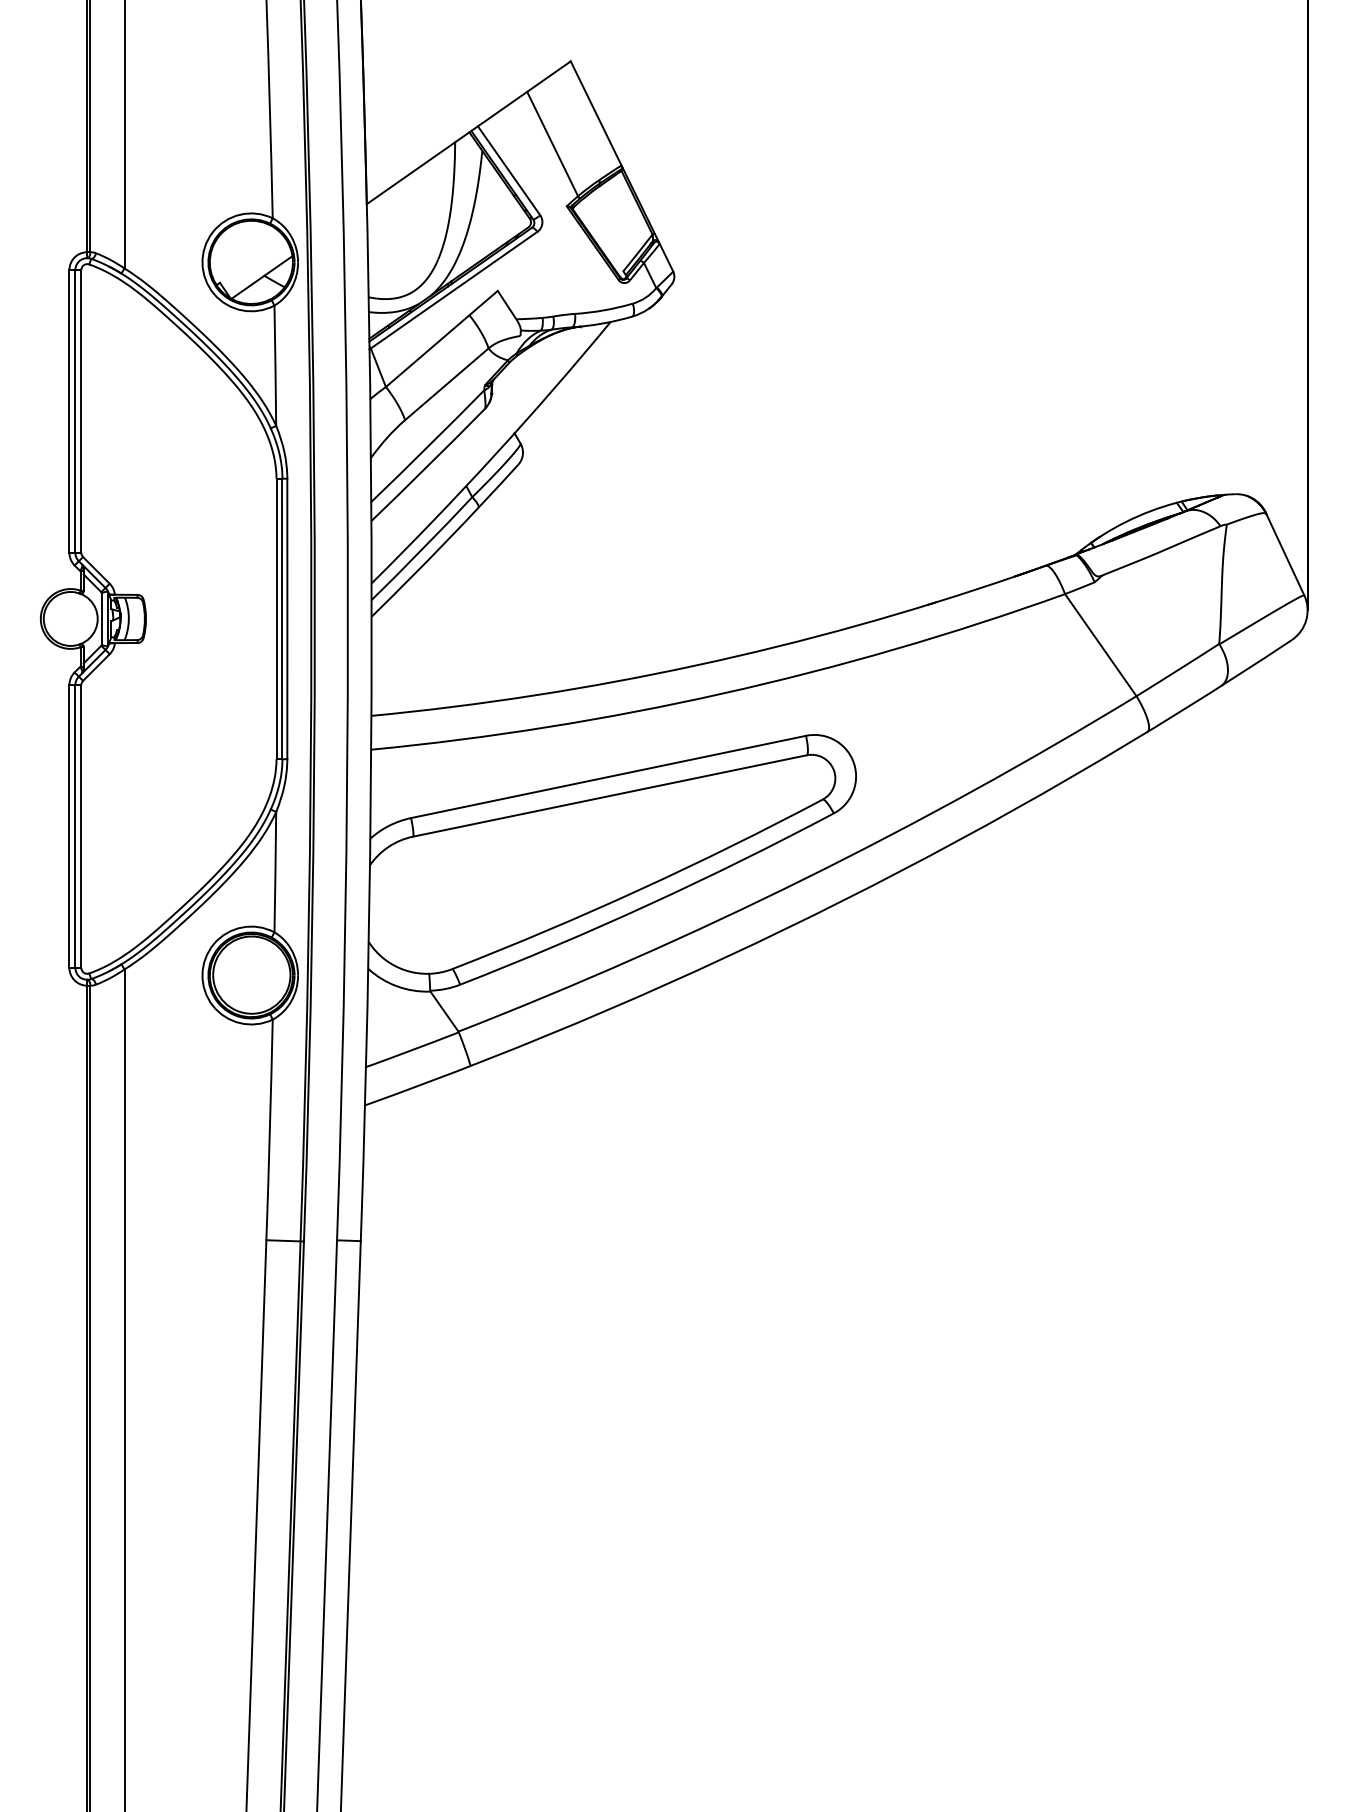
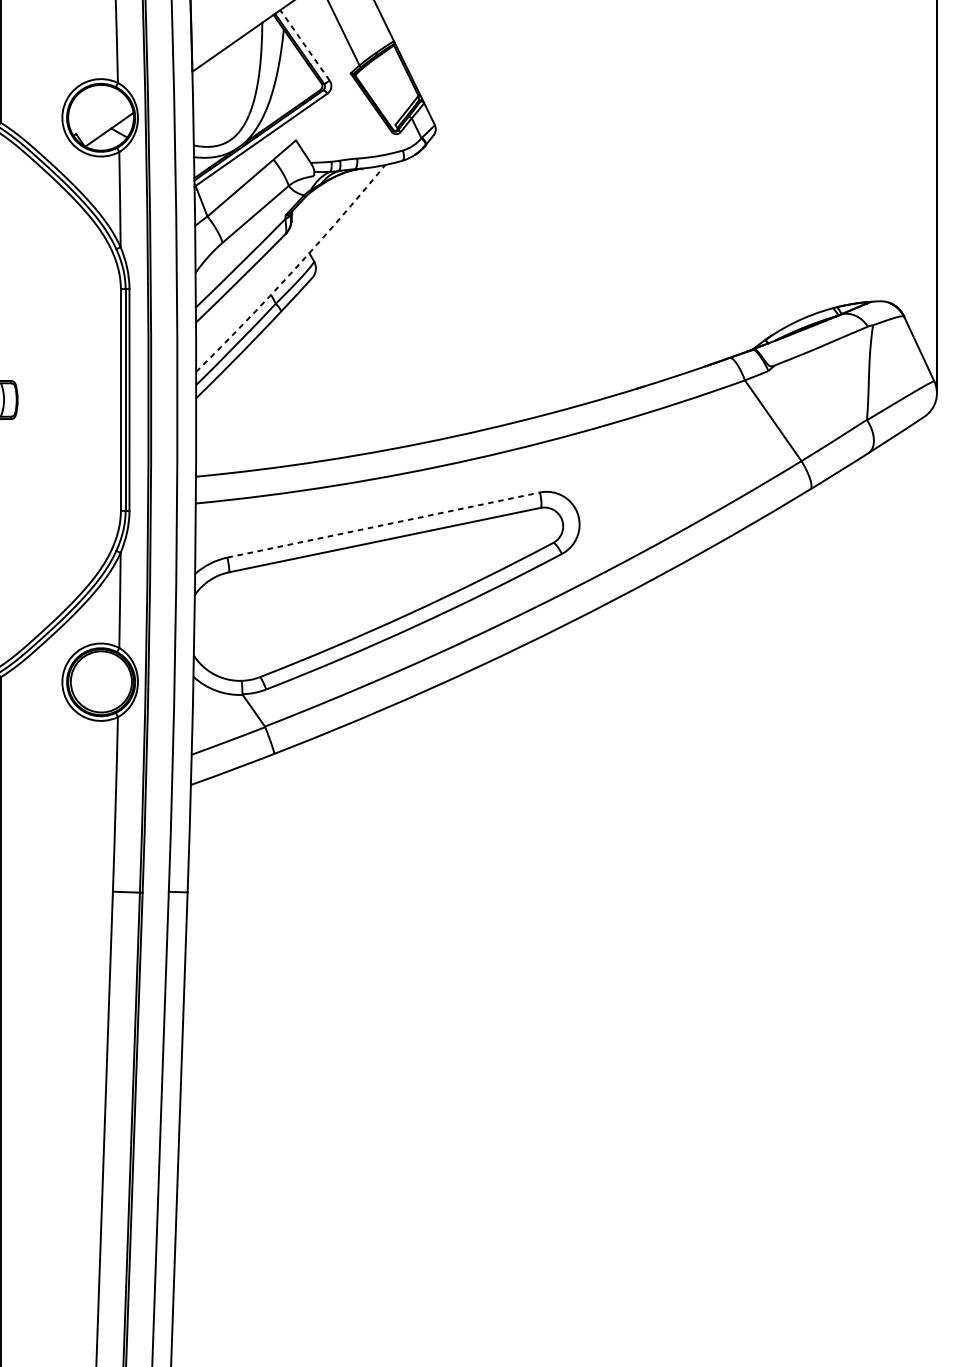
line: (508, 170) -> (304, 45), solid -> dashed
arc: (494, 455) -> (293, 270), solid -> dashed
line: (608, 776) -> (383, 524), solid -> dashed

